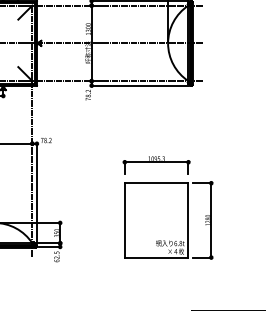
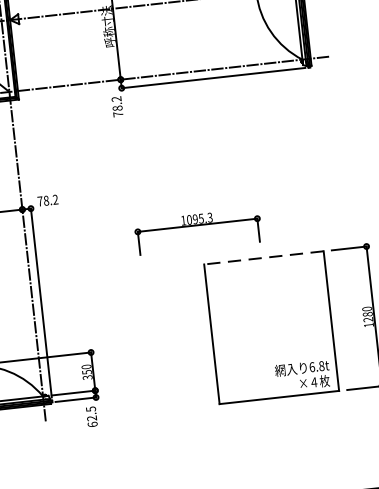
part: (156, 165) -> (198, 231), moved
line: (156, 183) -> (263, 258), solid -> dashed

